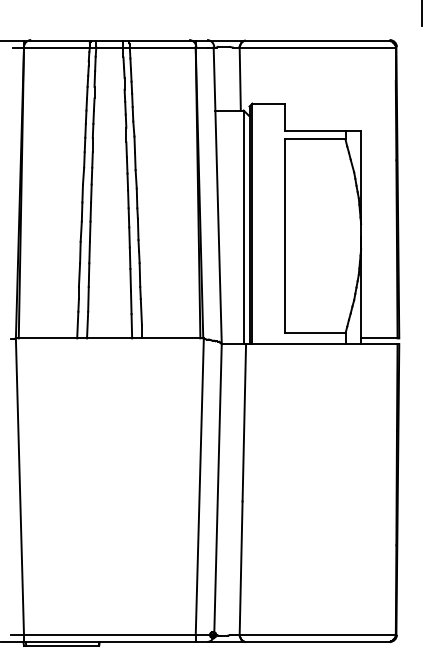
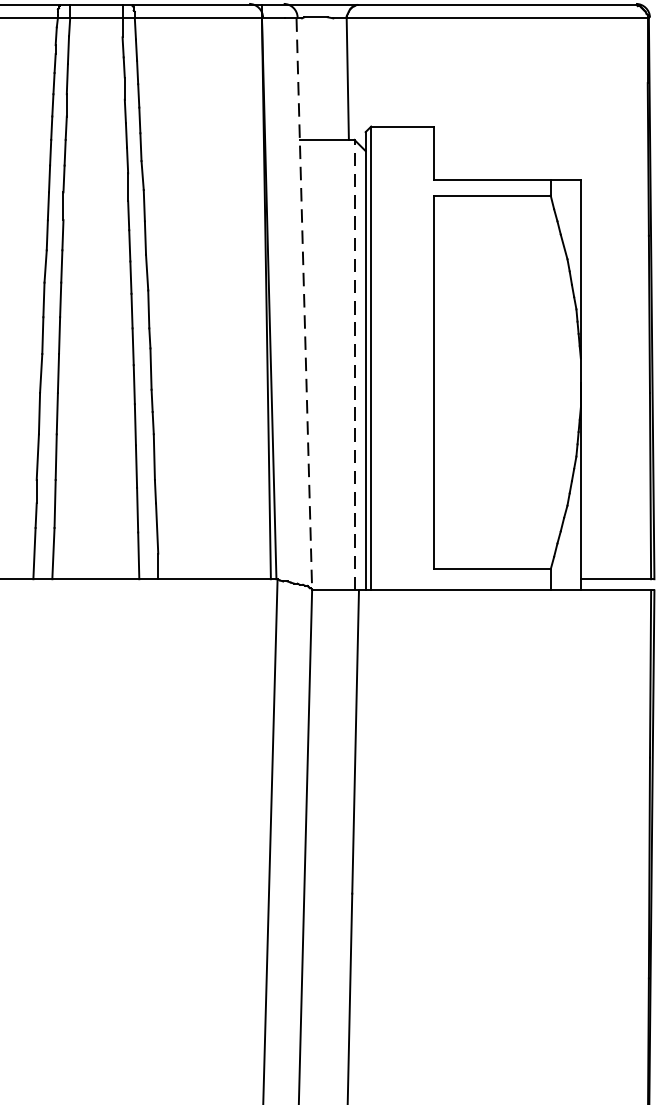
line: (217, 196) -> (303, 305), solid -> dashed
line: (243, 227) -> (354, 365), solid -> dashed

